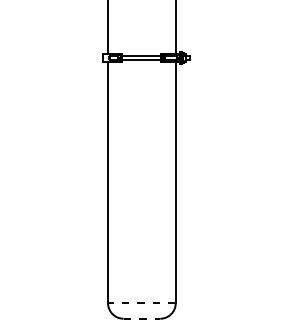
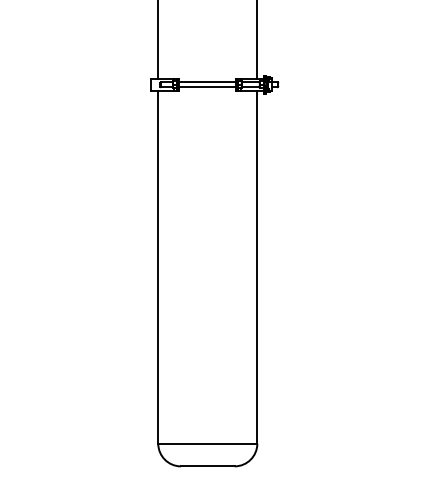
line: (141, 303) -> (207, 444), dashed -> solid
line: (142, 318) -> (208, 466), dashed -> solid

